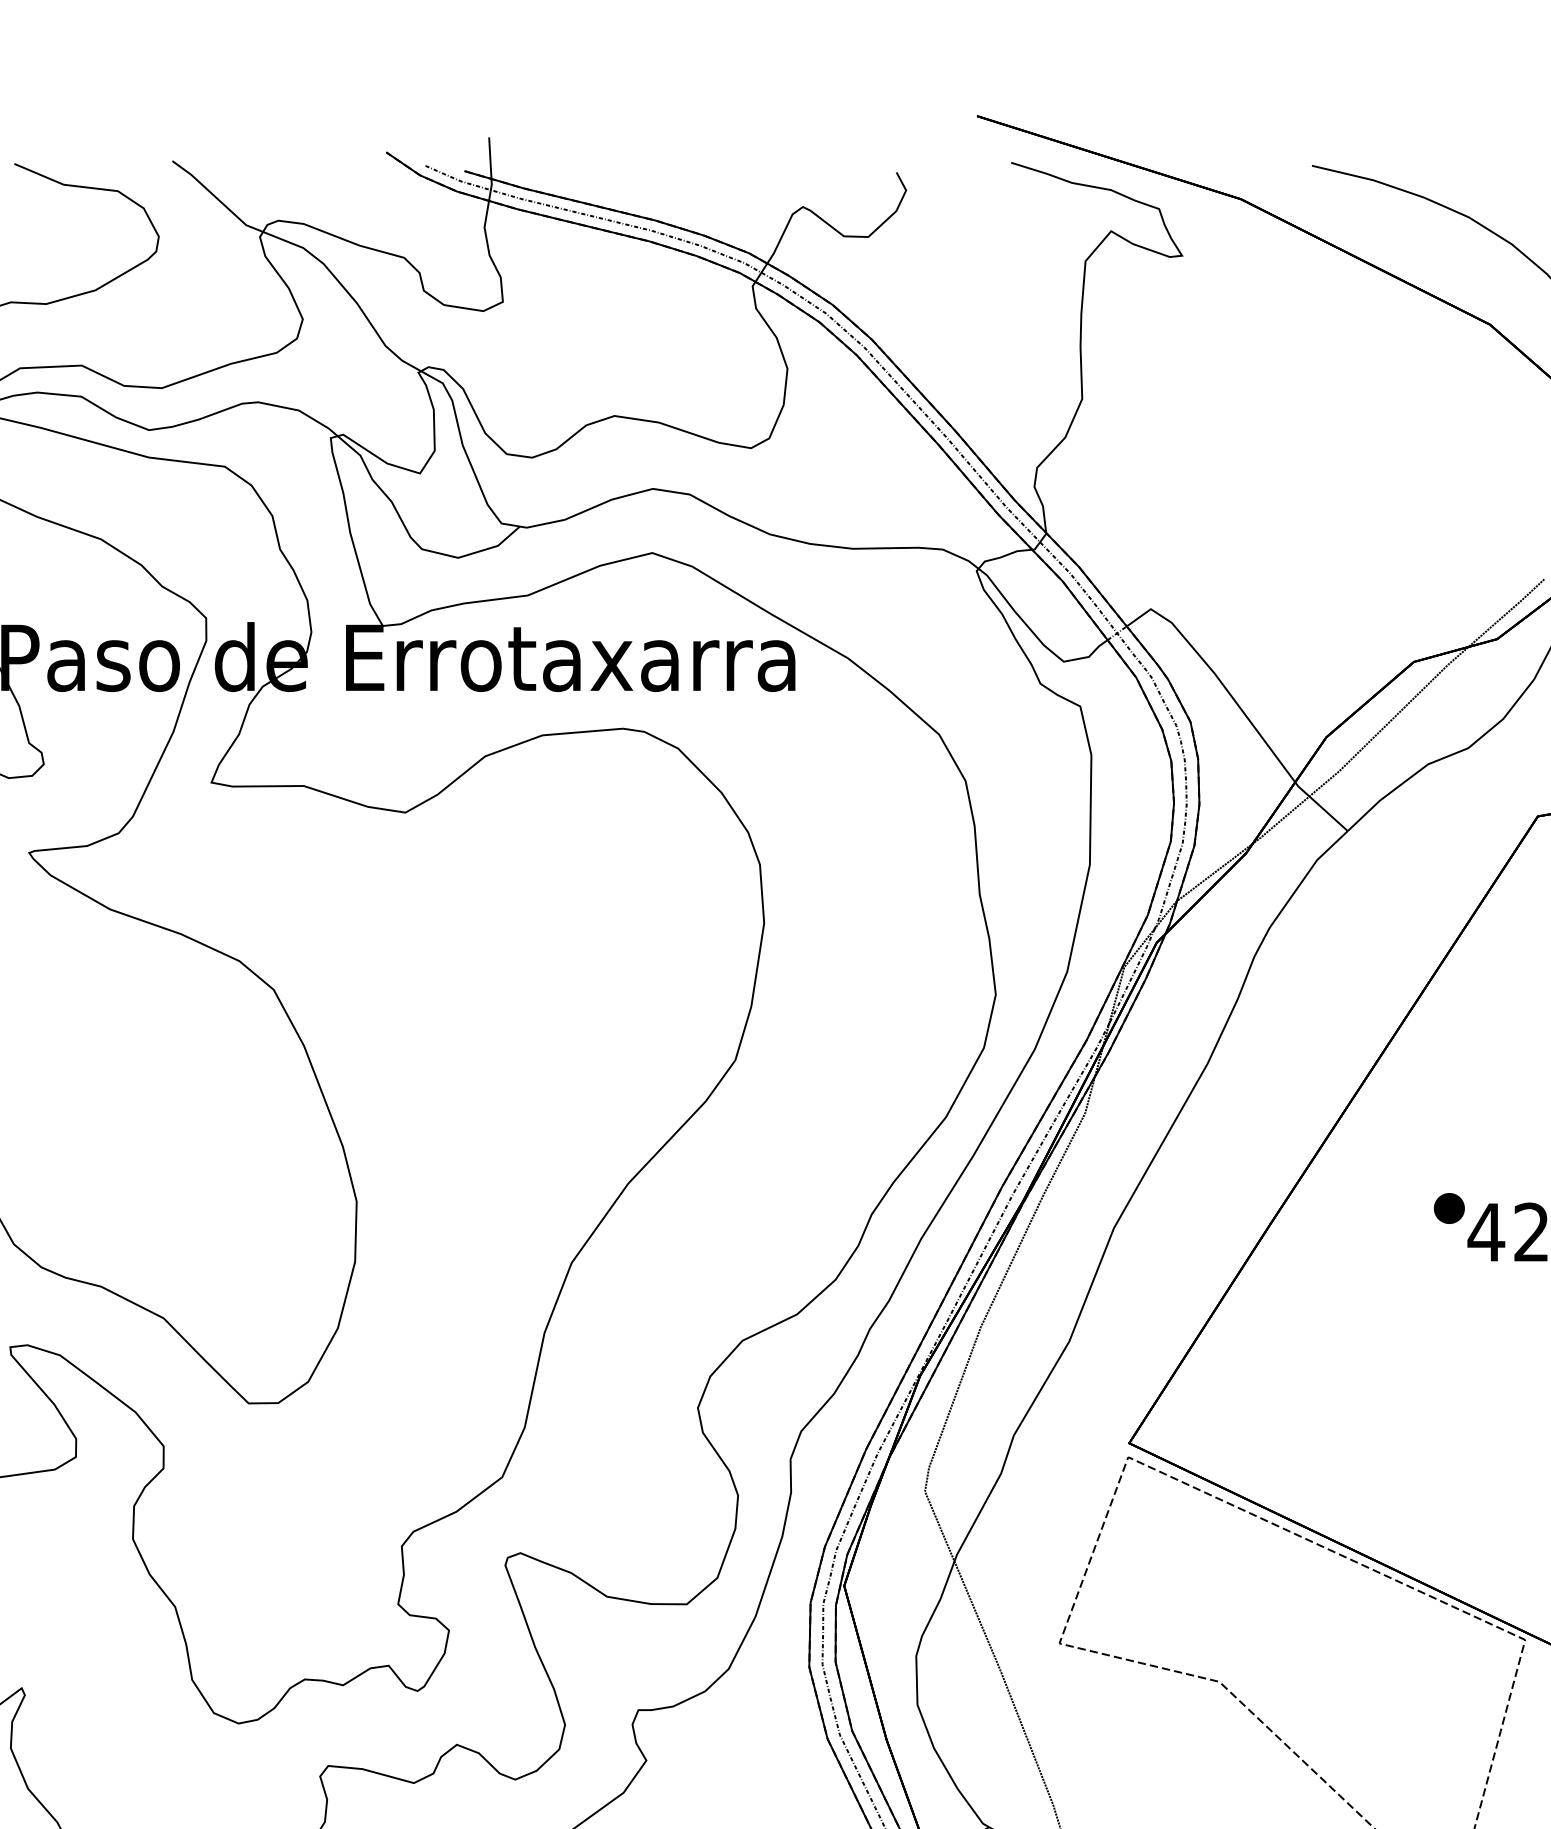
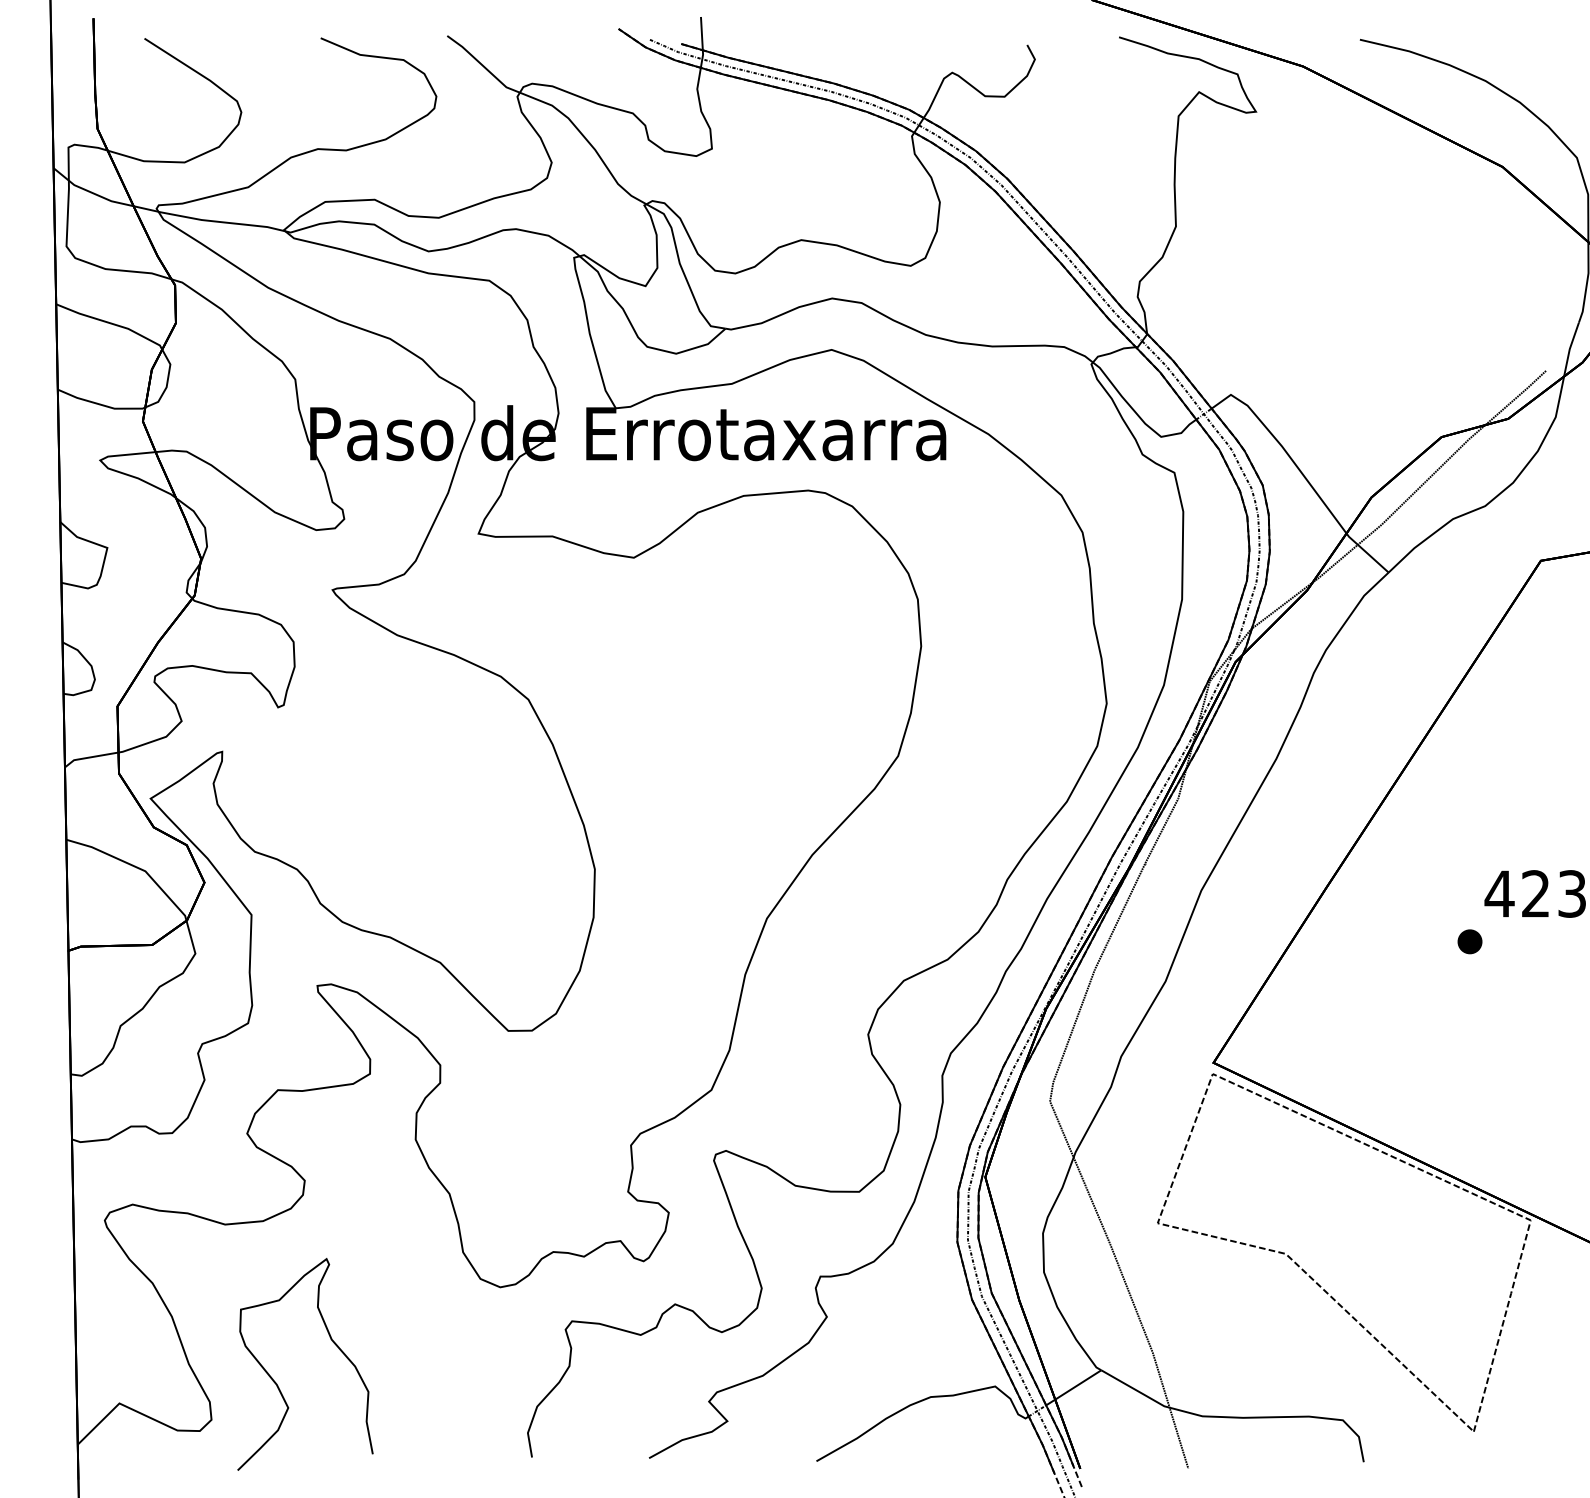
part: (1448, 1208) -> (1469, 941), moved

